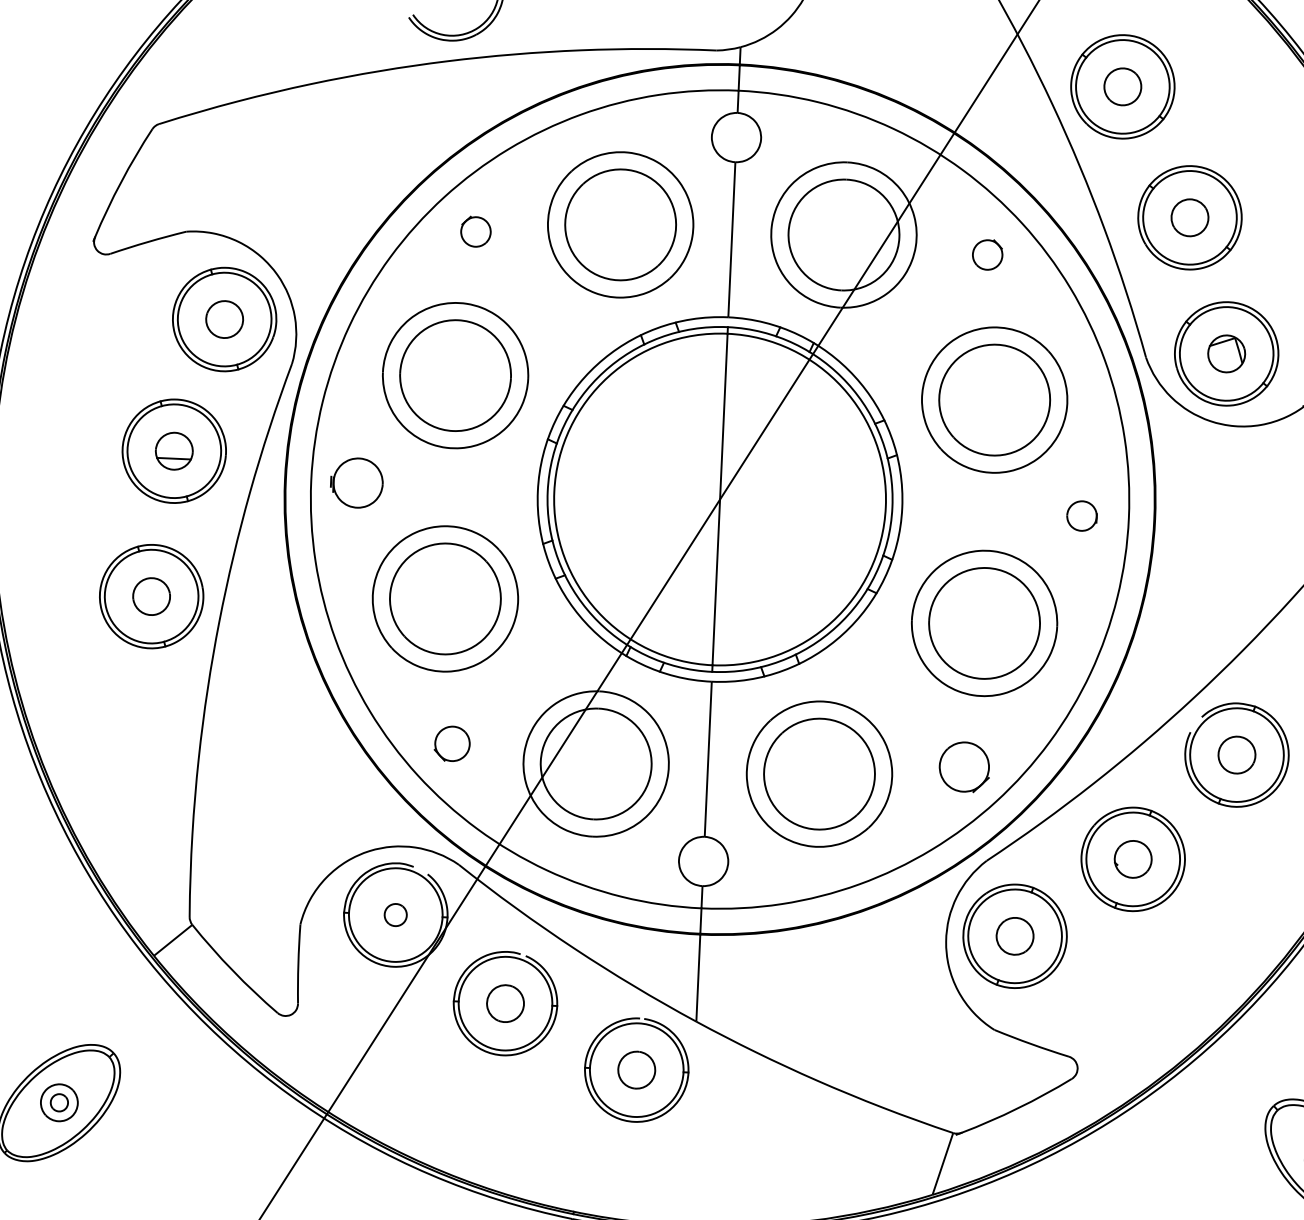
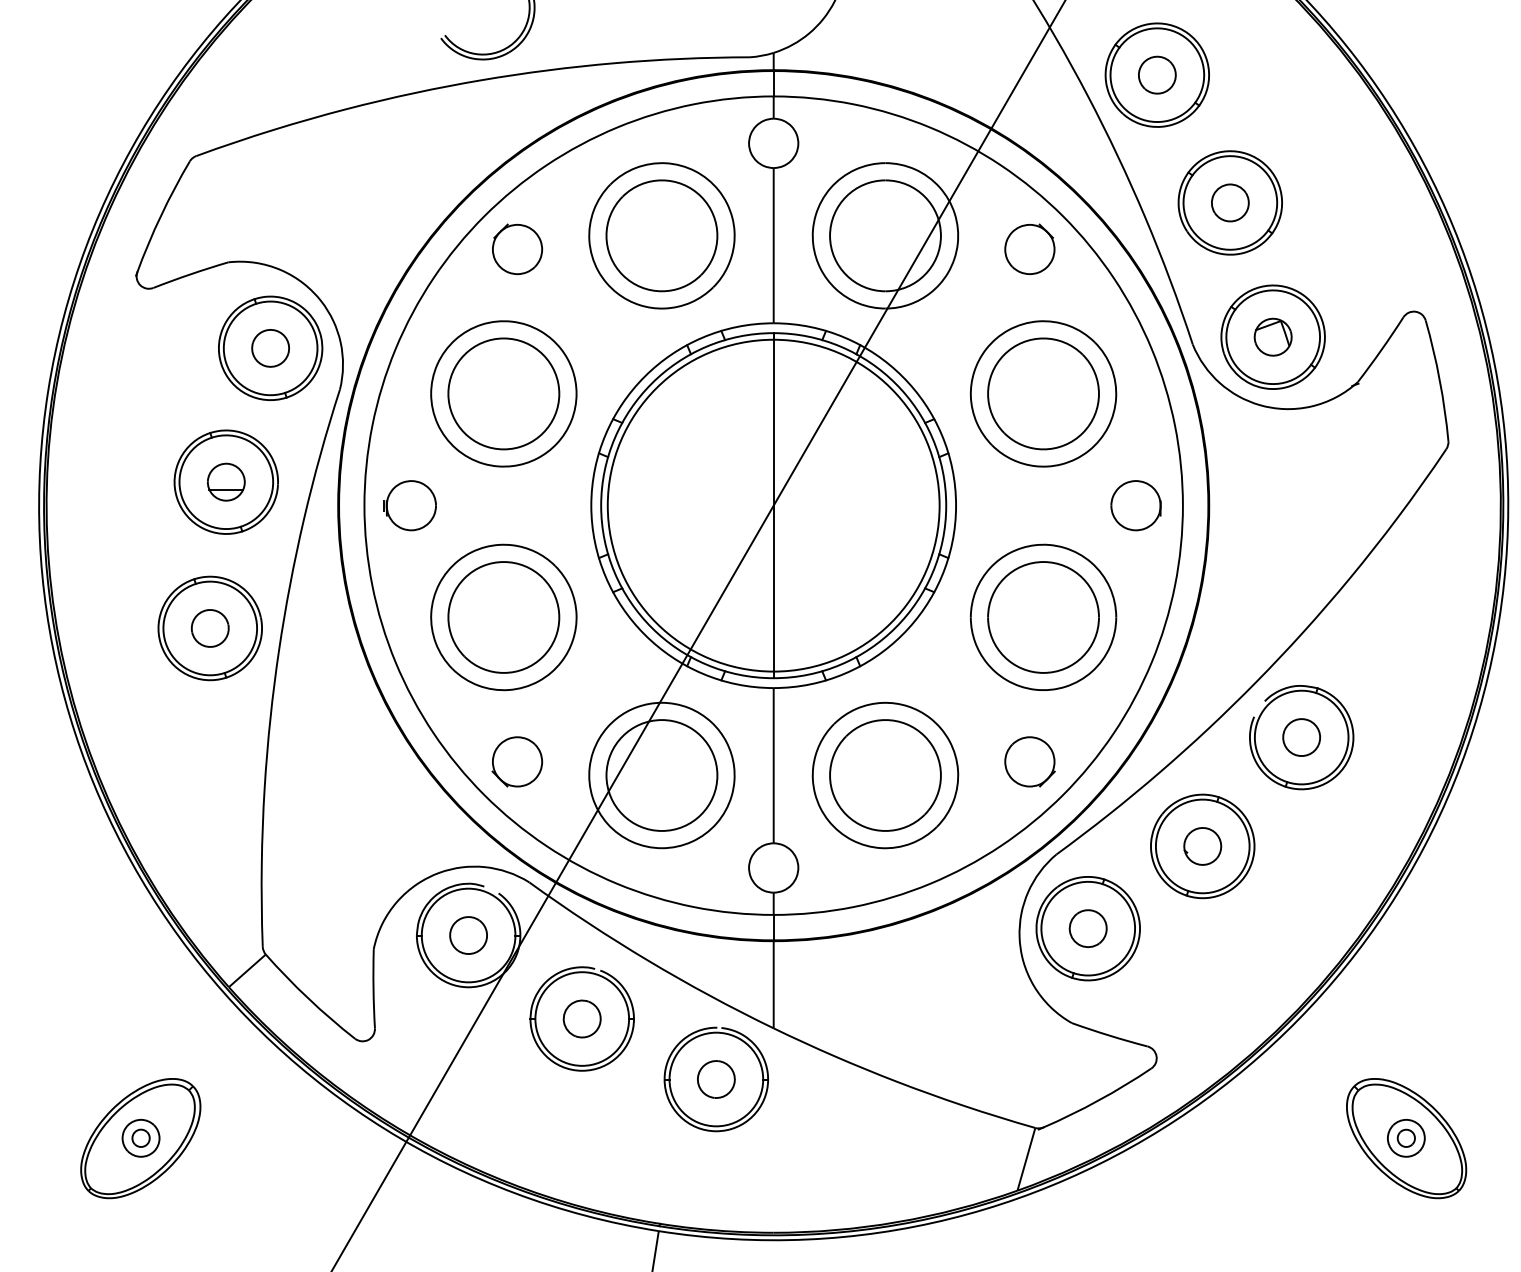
part: (475, 231) -> (517, 249), size x1.67
part: (987, 254) -> (1029, 248), size x1.67
part: (1081, 515) -> (1135, 505), size x1.67
part: (452, 743) -> (517, 761), size x1.43
part: (395, 915) -> (468, 935), size x1.67

